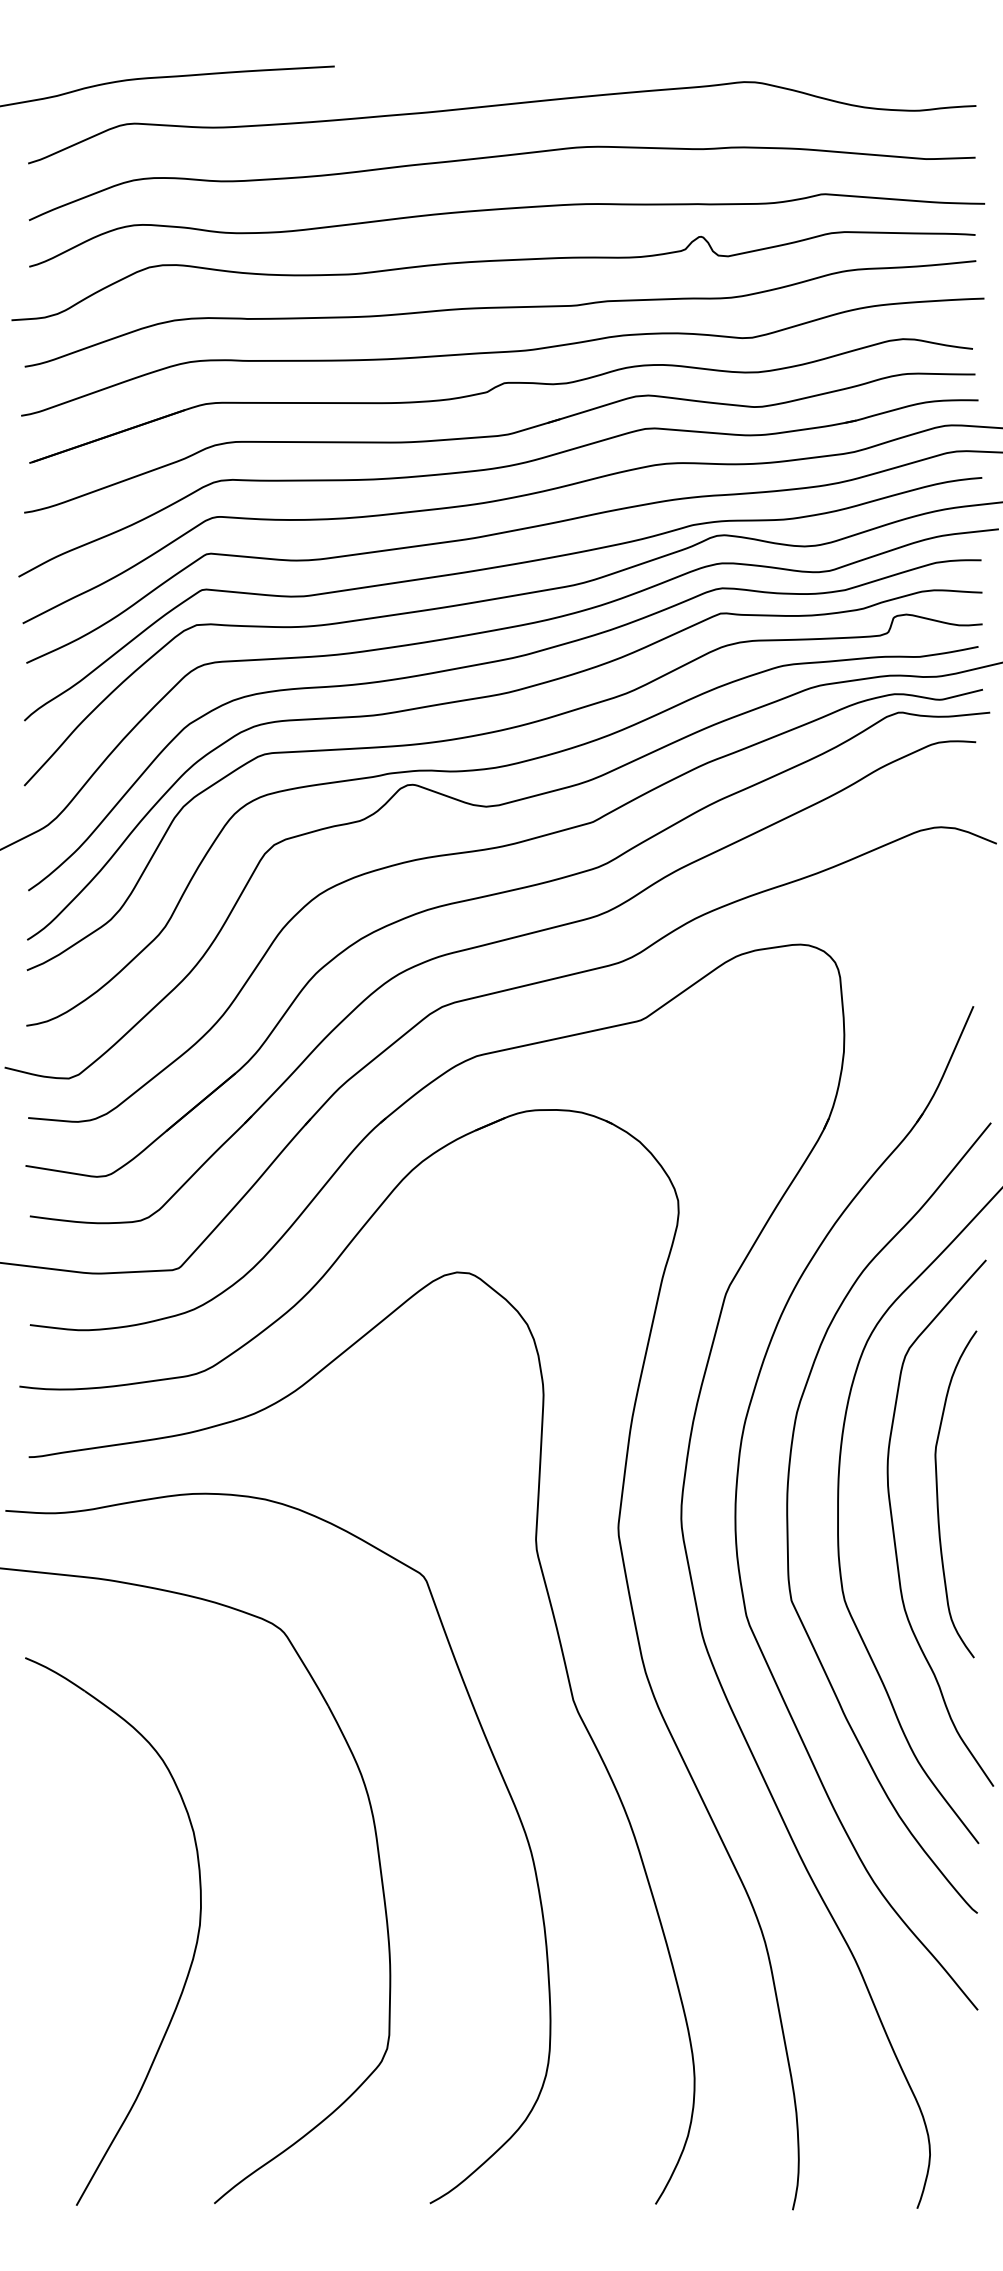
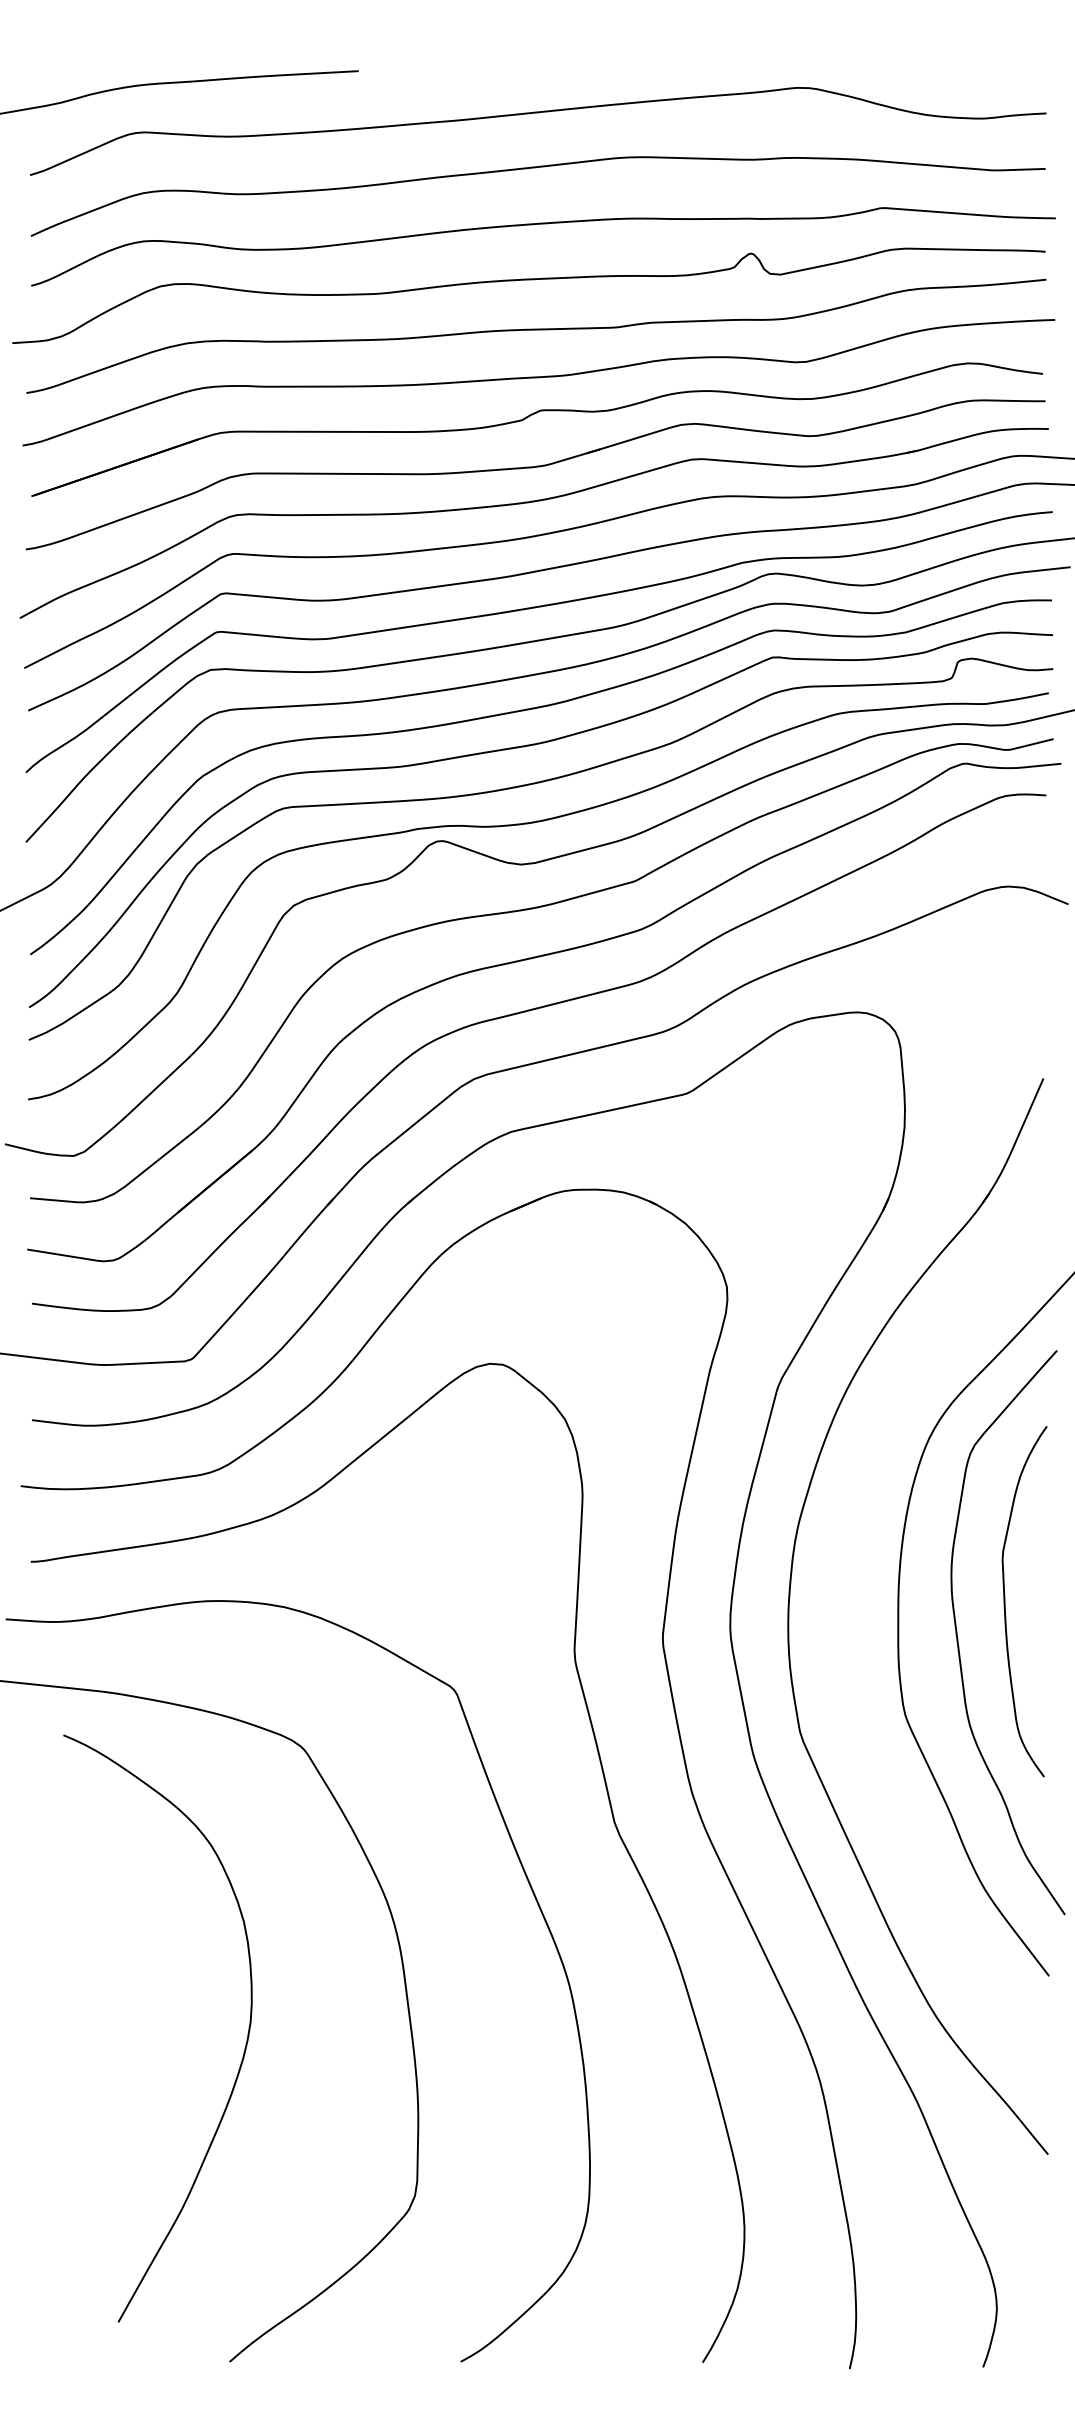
curve: (788, 1517) -> (845, 1626), removed
part: (193, 1952) -> (243, 2050), moved

